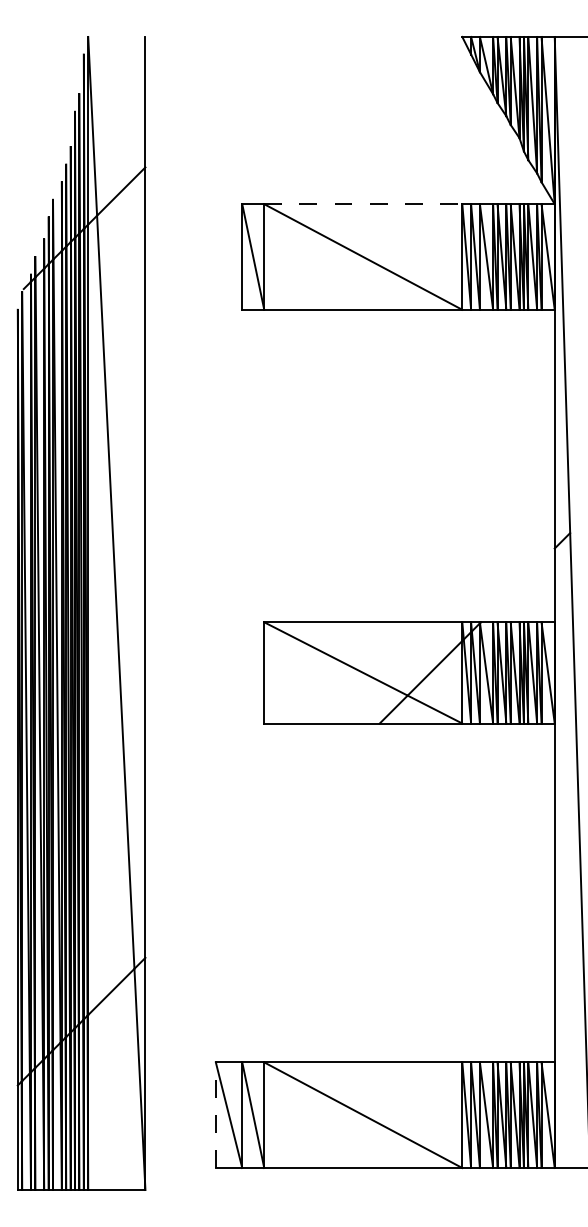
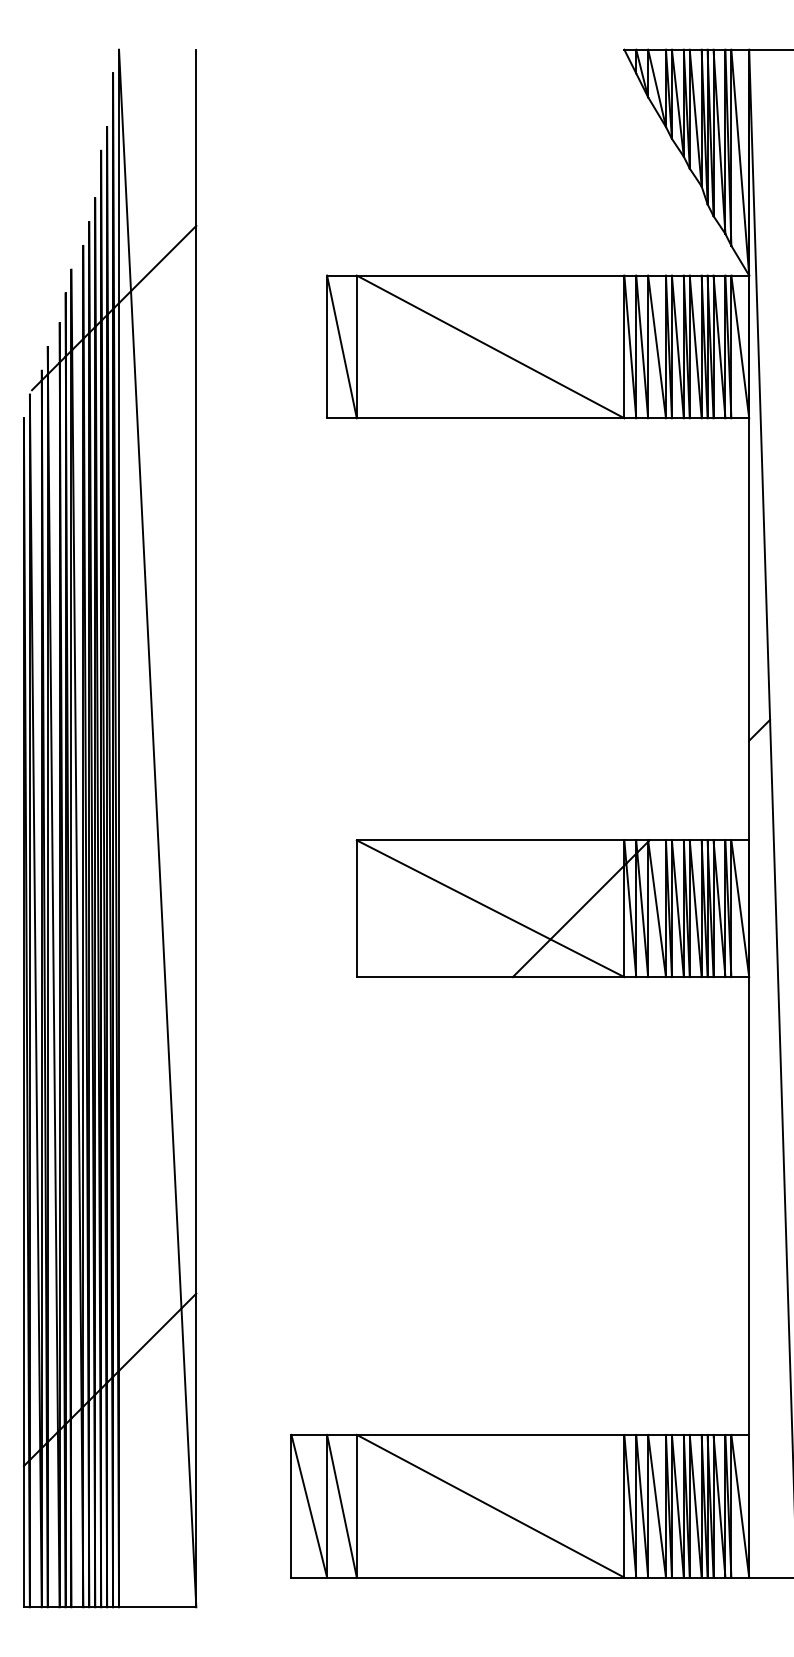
line: (363, 204) -> (490, 275), dashed -> solid
line: (215, 1114) -> (291, 1505), dashed -> solid

